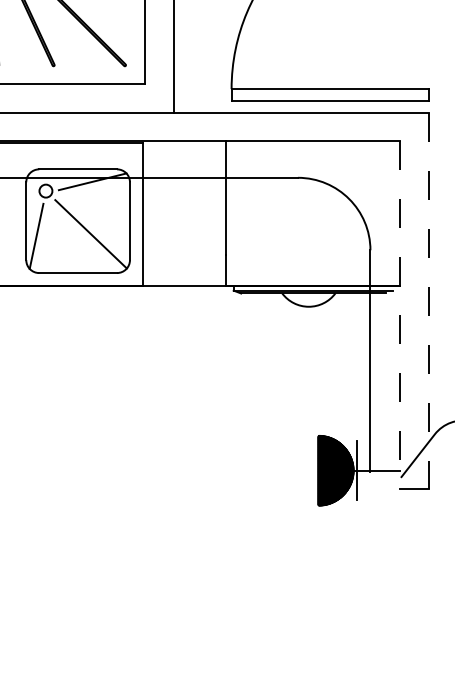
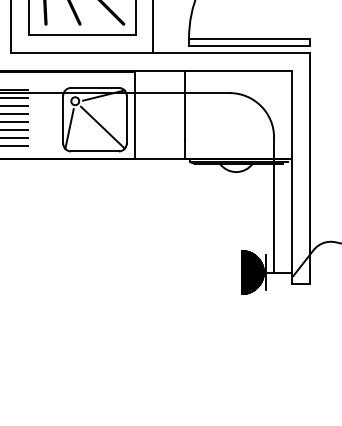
line: (428, 300) -> (309, 168), dashed -> solid
line: (400, 315) -> (292, 177), dashed -> solid

